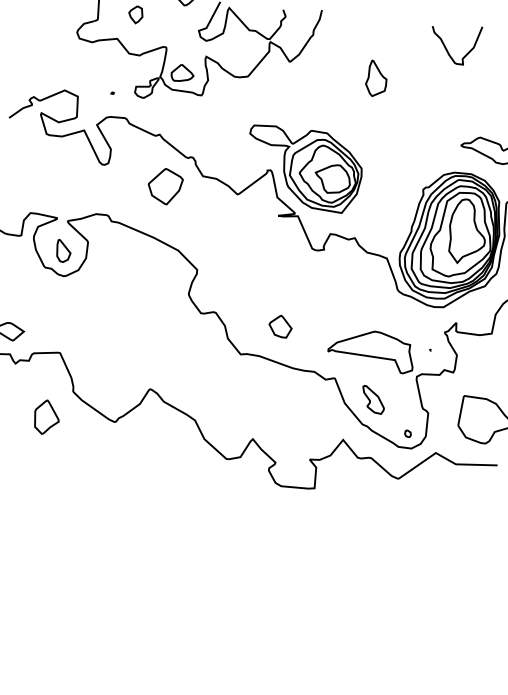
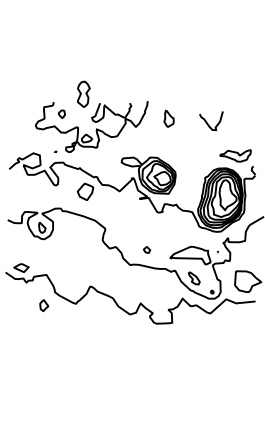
curve: (448, 48) -> (208, 123), moved
part: (375, 78) -> (168, 118), moved
part: (279, 325) -> (146, 249), size x0.6
part: (45, 416) -> (43, 305), size x0.7

